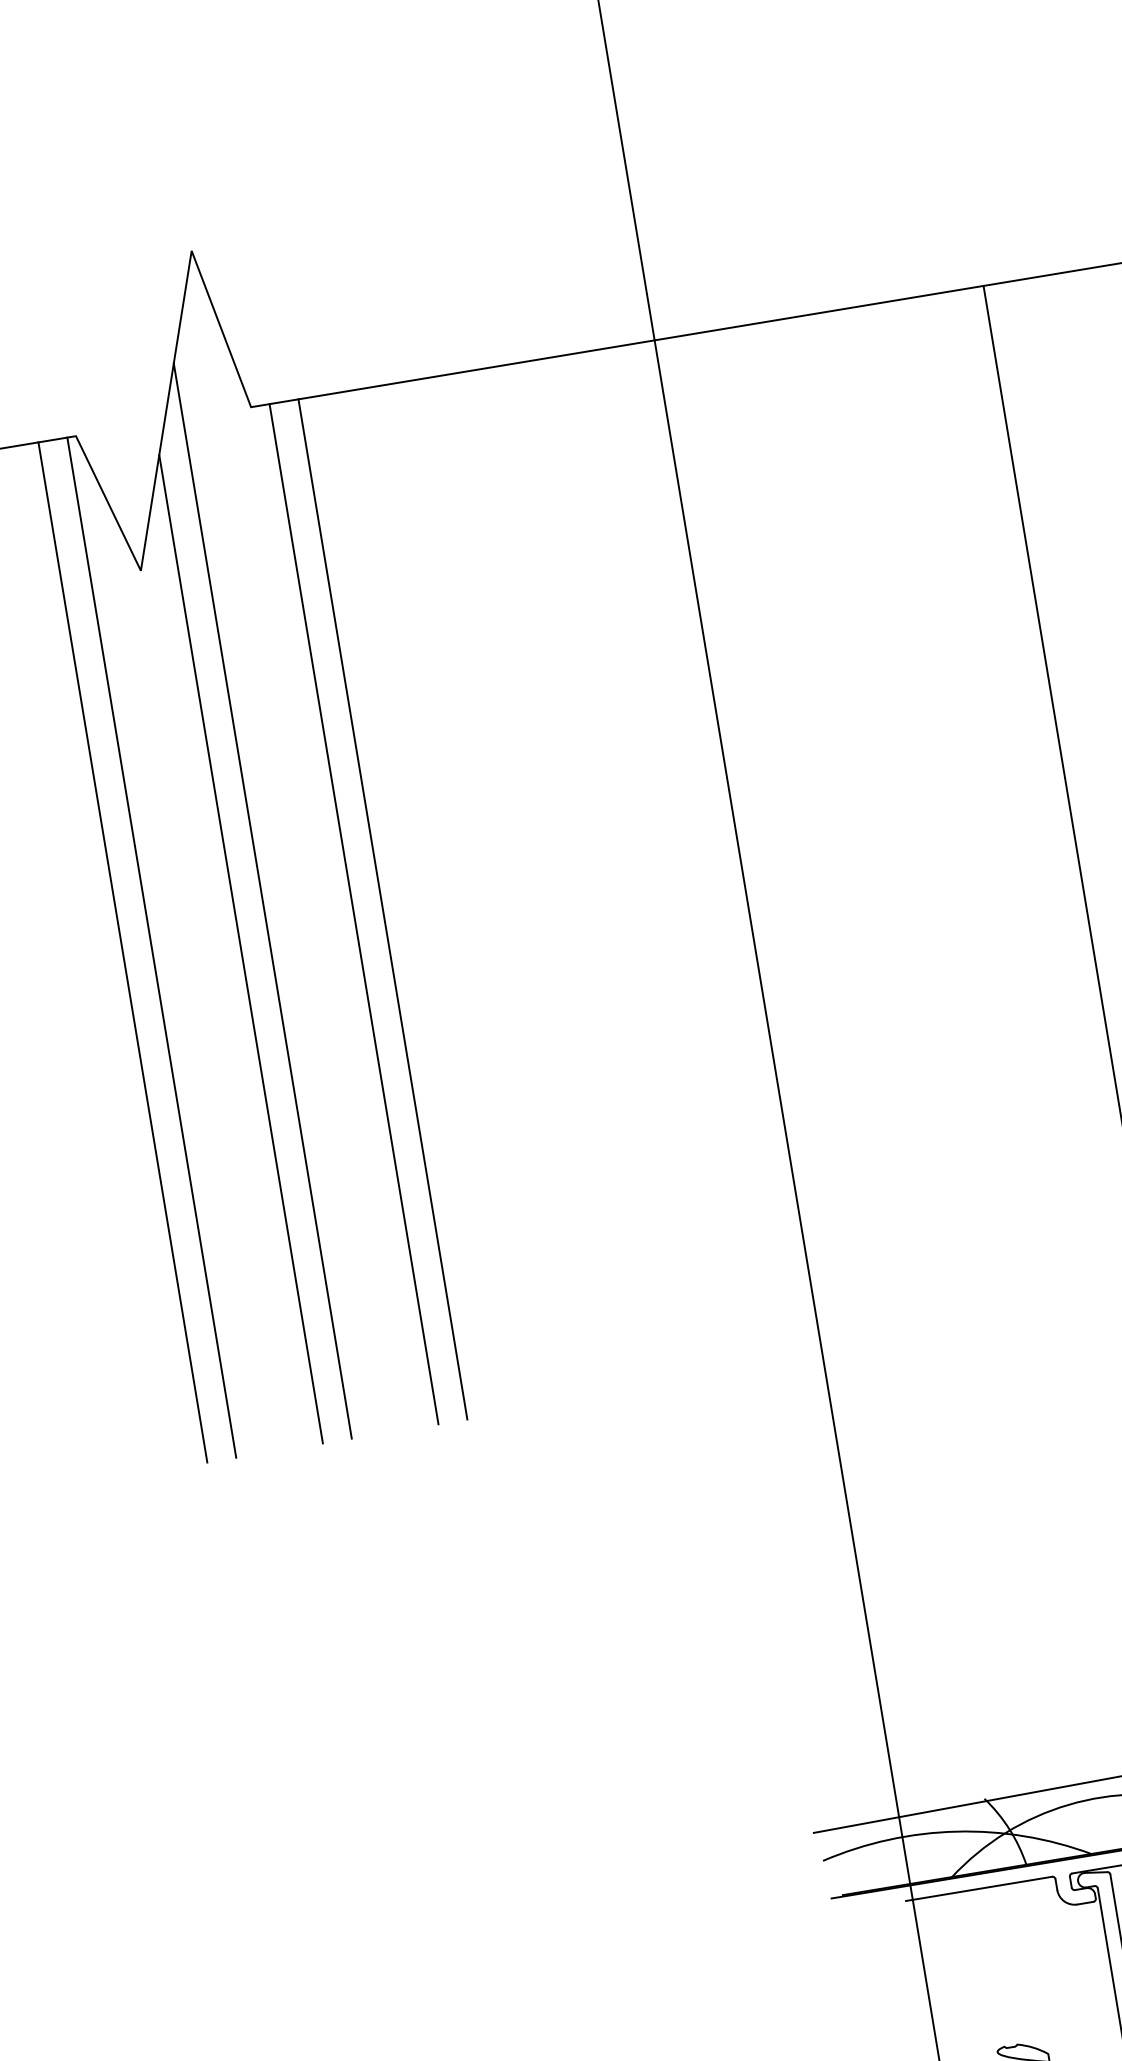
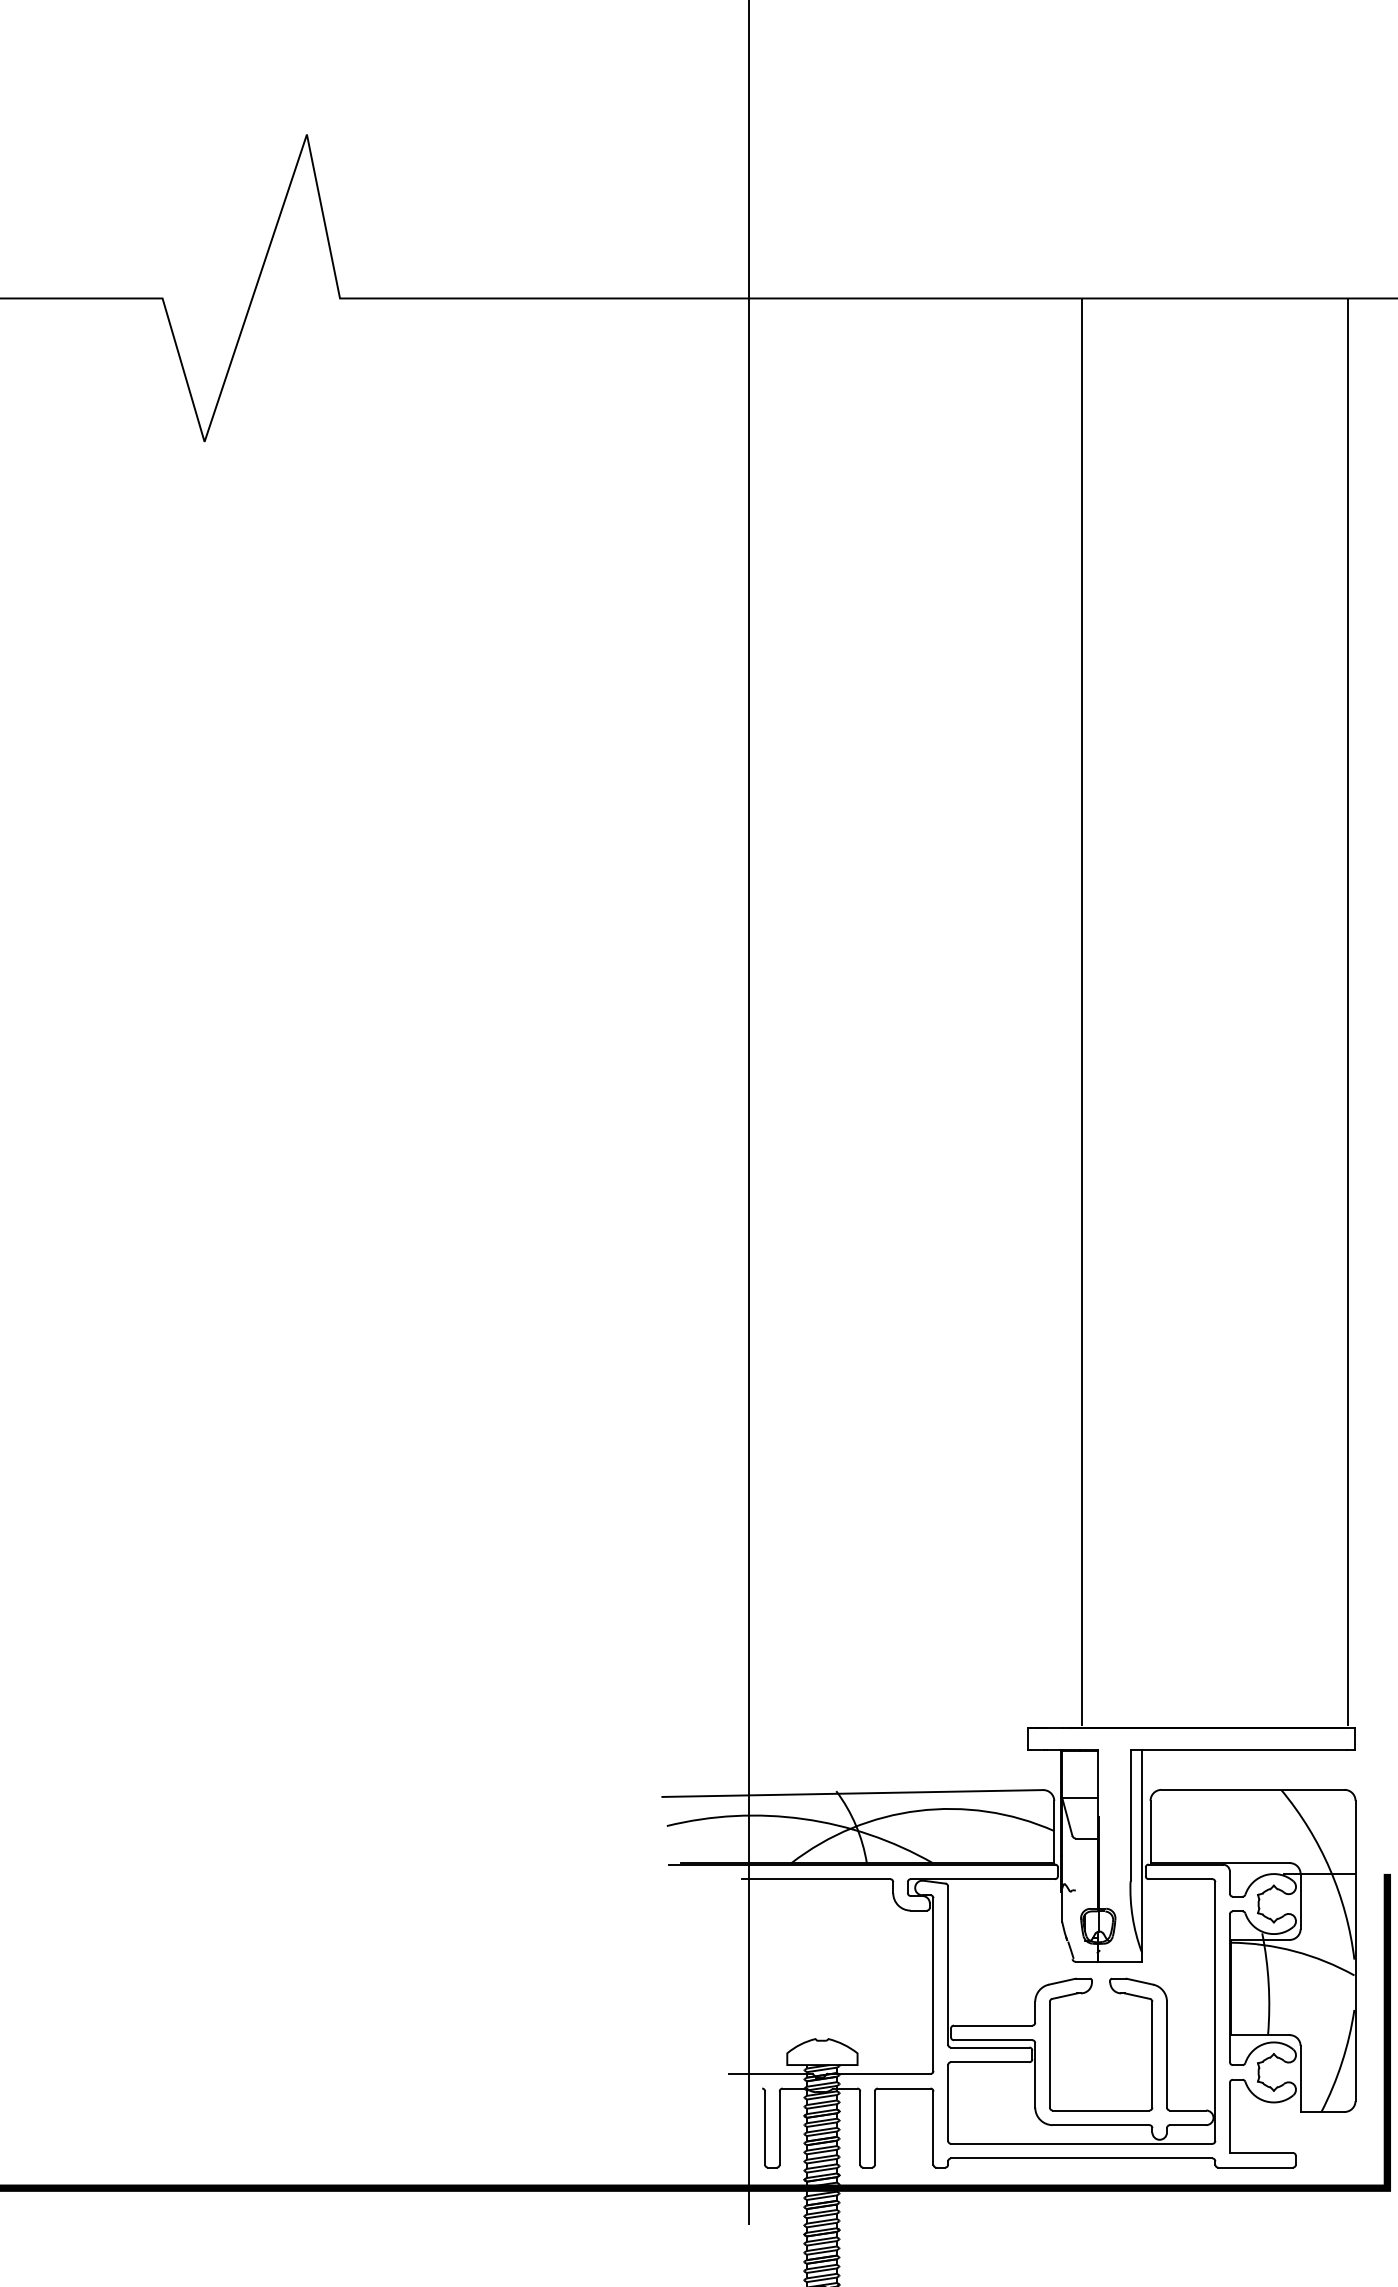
line: (262, 901) -> (270, 787), removed
line: (383, 909) -> (388, 815), removed
line: (353, 914) -> (358, 815), removed
line: (151, 947) -> (153, 815), removed
line: (240, 949) -> (241, 831), removed
line: (122, 952) -> (124, 815), removed

